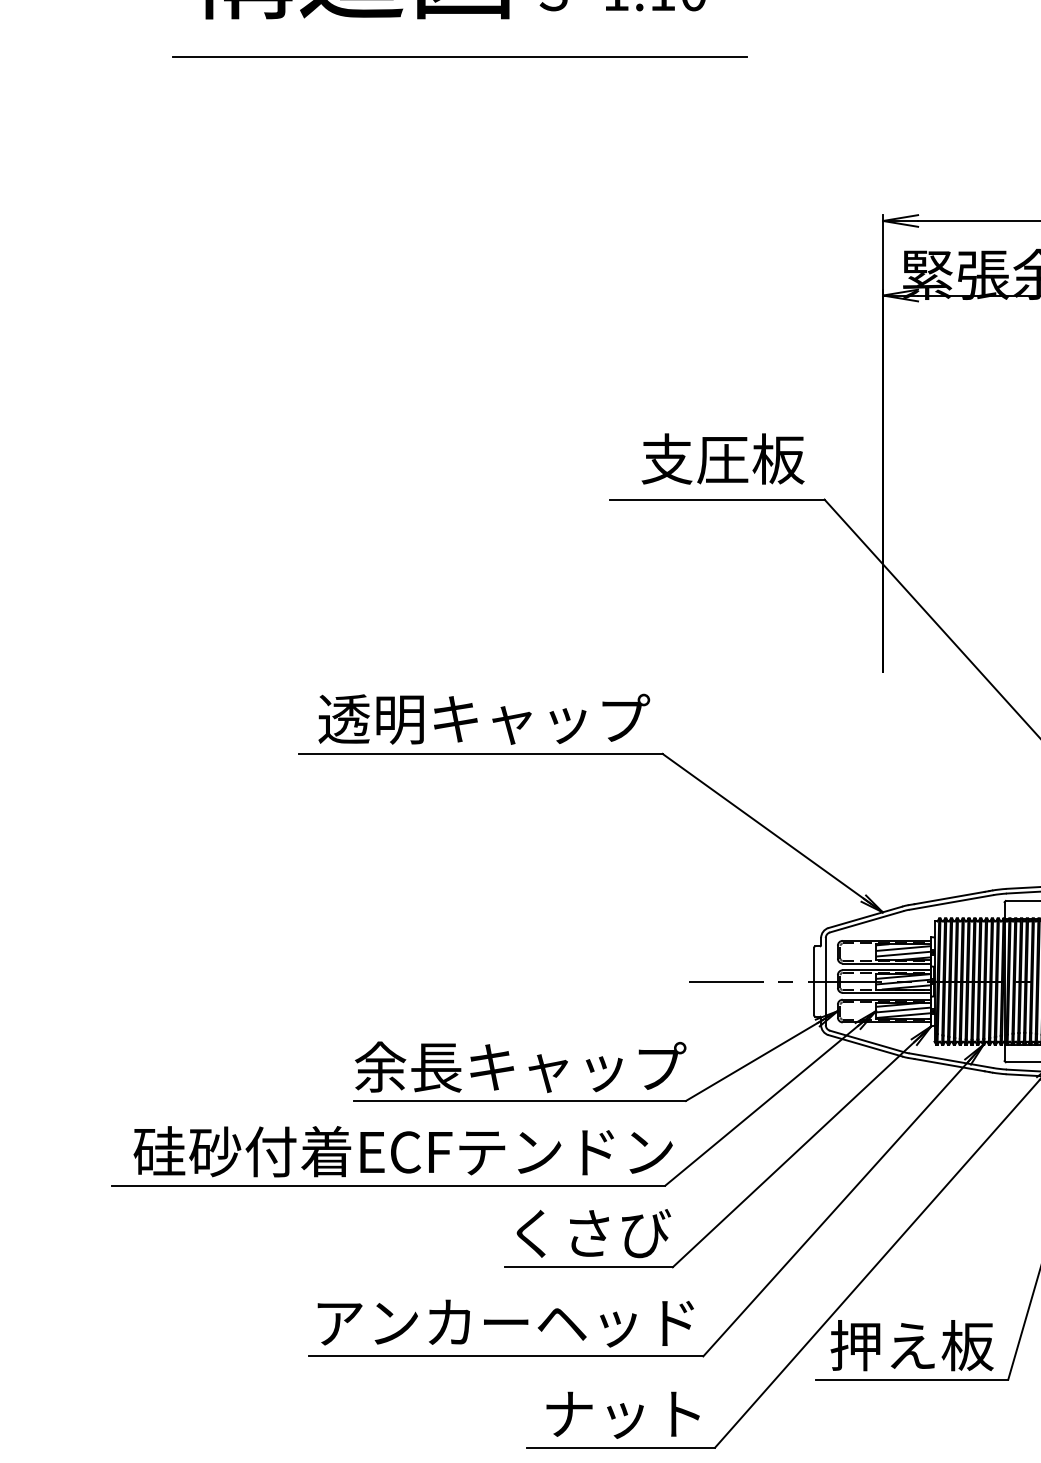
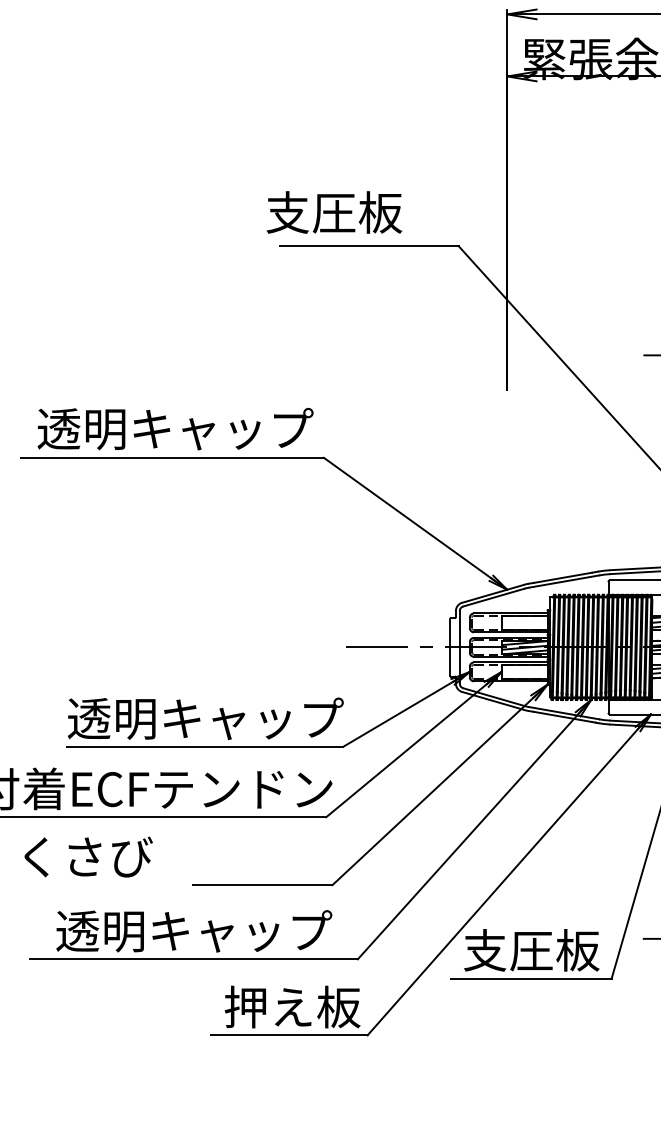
text: (722, 458) -> (333, 212), moved
hatch: (903, 952) -> (524, 623), removed
hatch: (903, 1011) -> (524, 672), removed
text: (407, 1066) -> (111, 718), 余長キャップ -> 透明キャップ
text: (593, 1233) -> (88, 857), moved
text: (505, 1322) -> (193, 931), アンカーヘッド -> 透明キャップ
text: (883, 1345) -> (507, 950), 押え板 -> 支圧板
text: (624, 1413) -> (292, 1006), ナット -> 押え板

